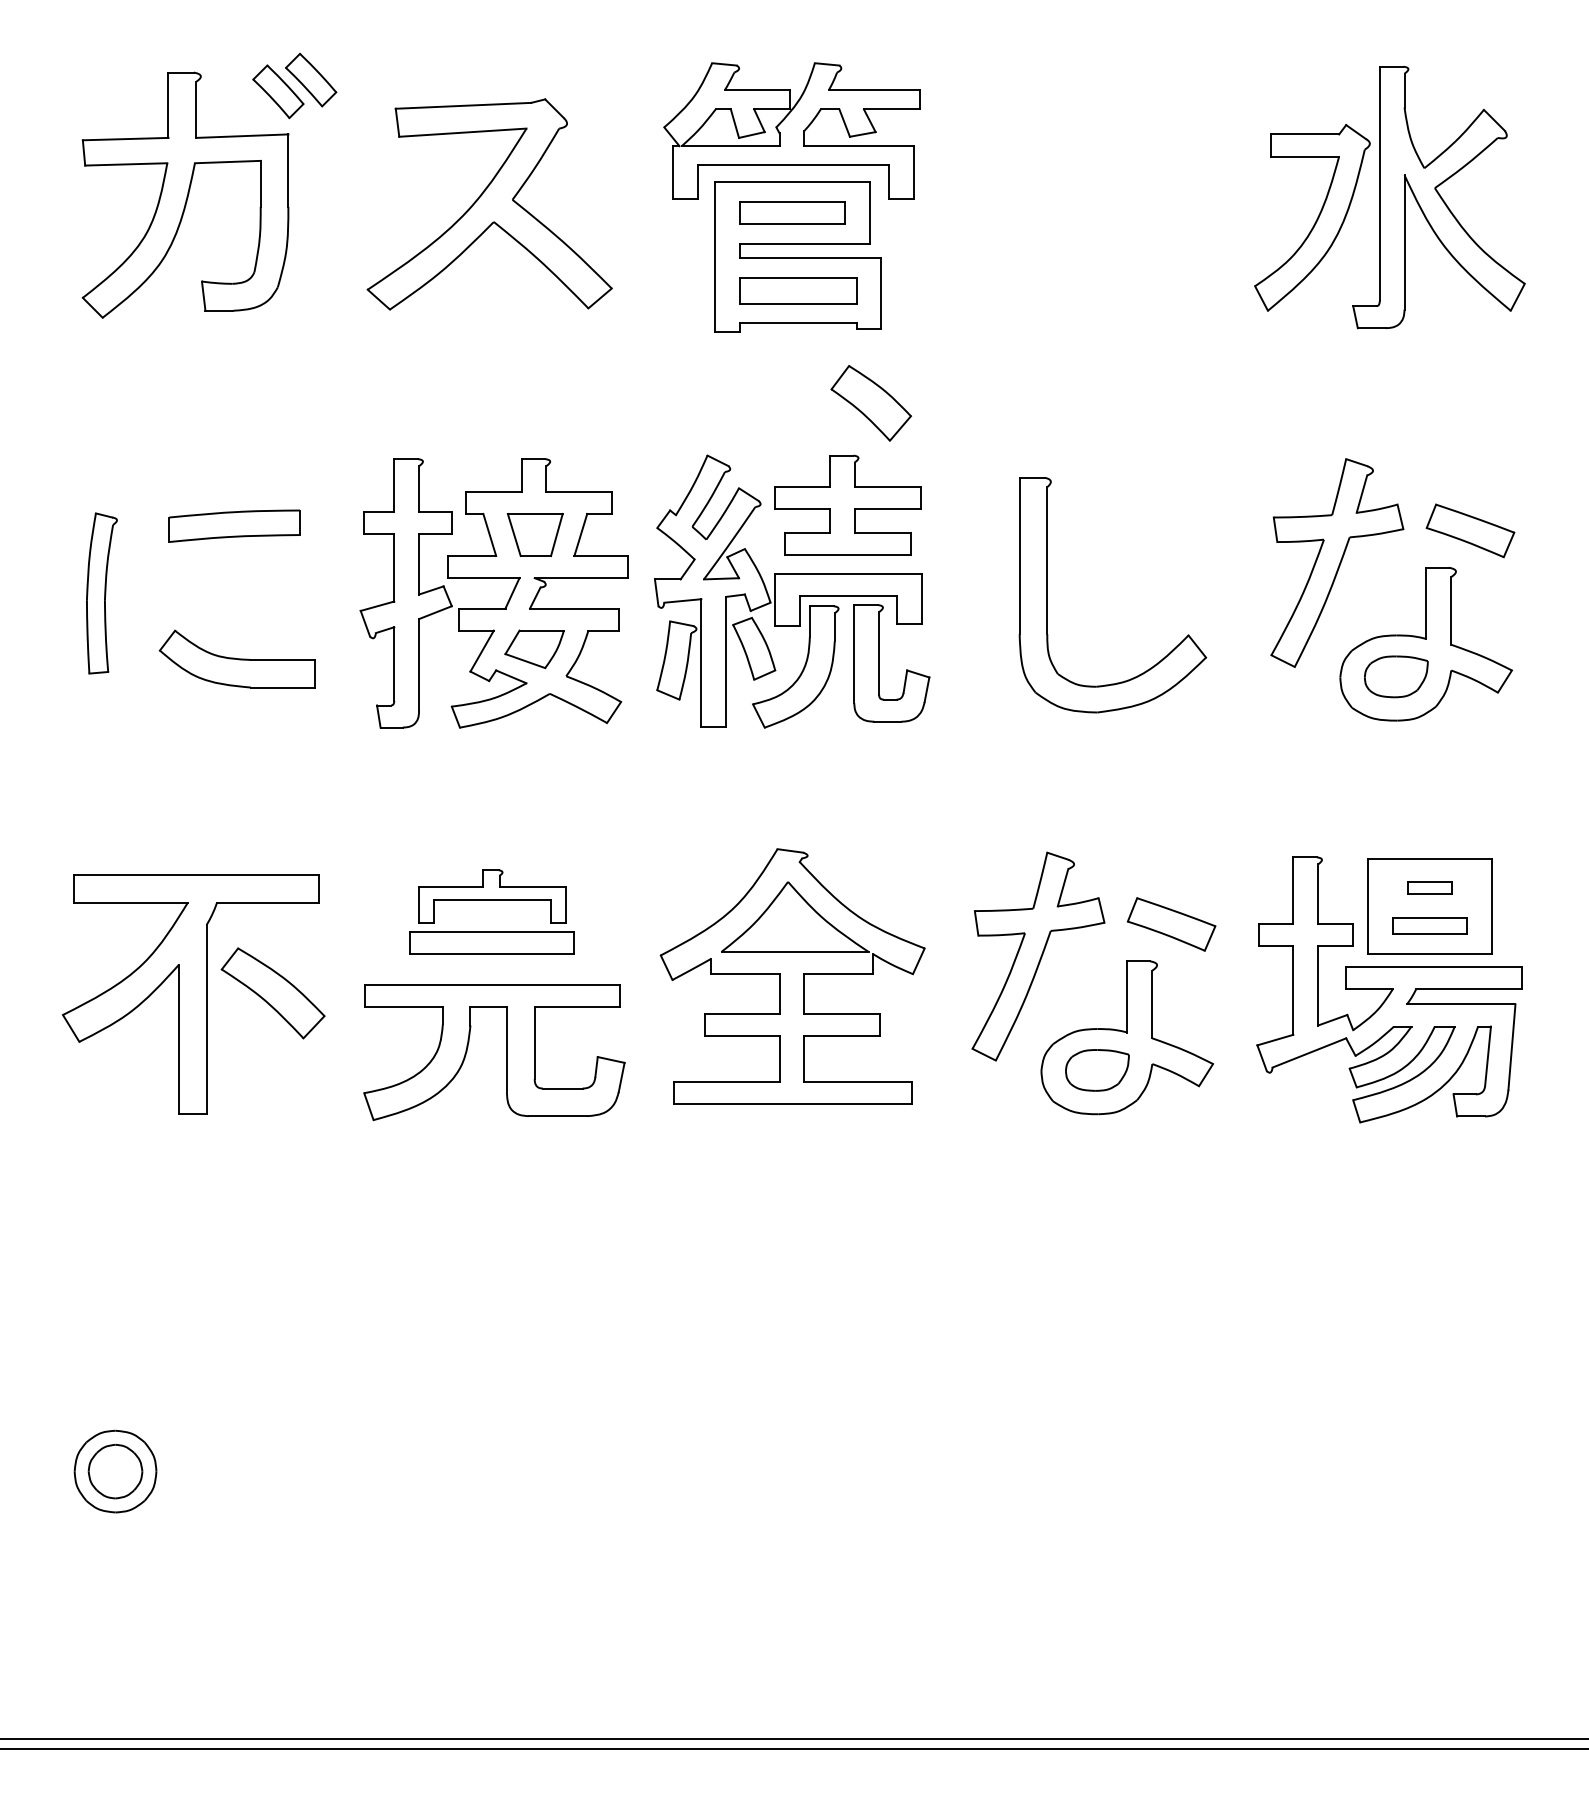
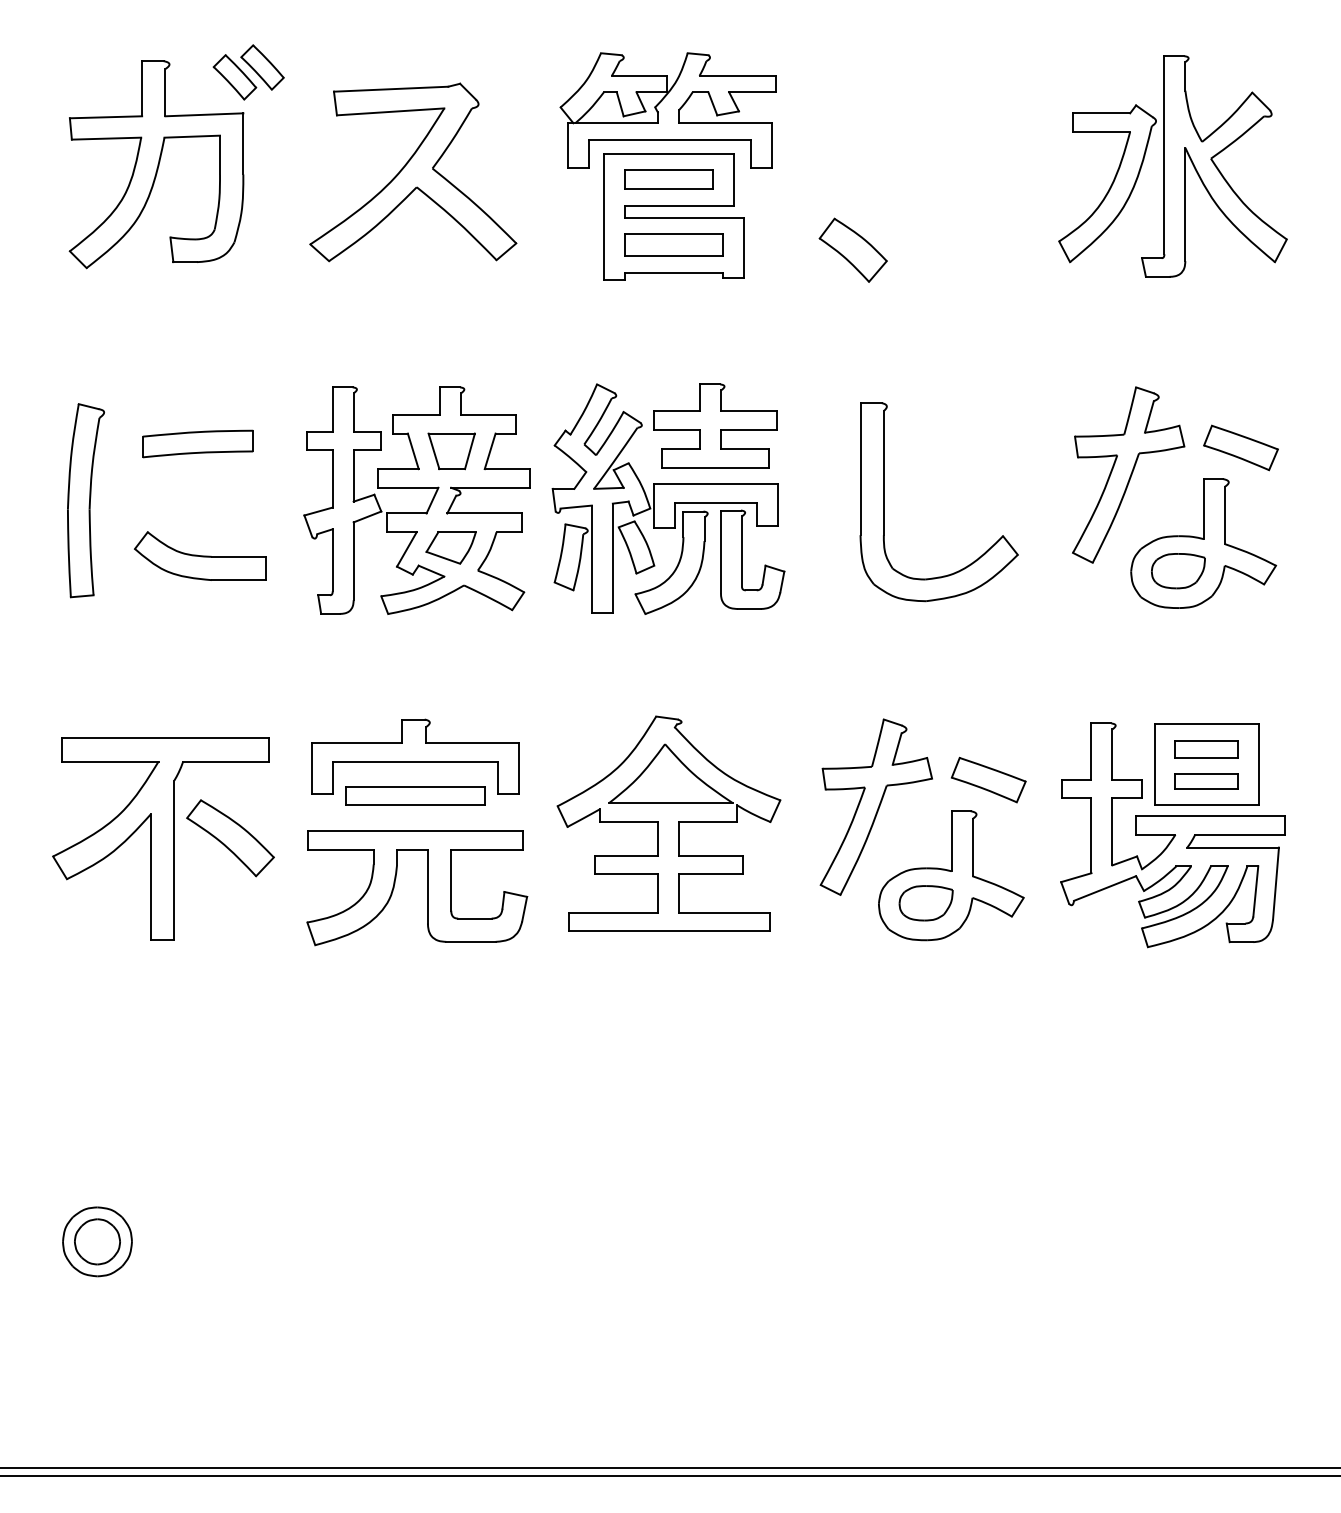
part: (870, 402) -> (852, 249), moved
part: (101, 593) -> (85, 500), size x1.43
part: (1429, 888) -> (1206, 749), size x1.67
part: (492, 896) -> (415, 756), size x1.67

